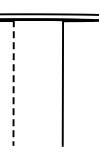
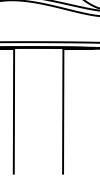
line: (13, 82) -> (13, 110), dashed -> solid

